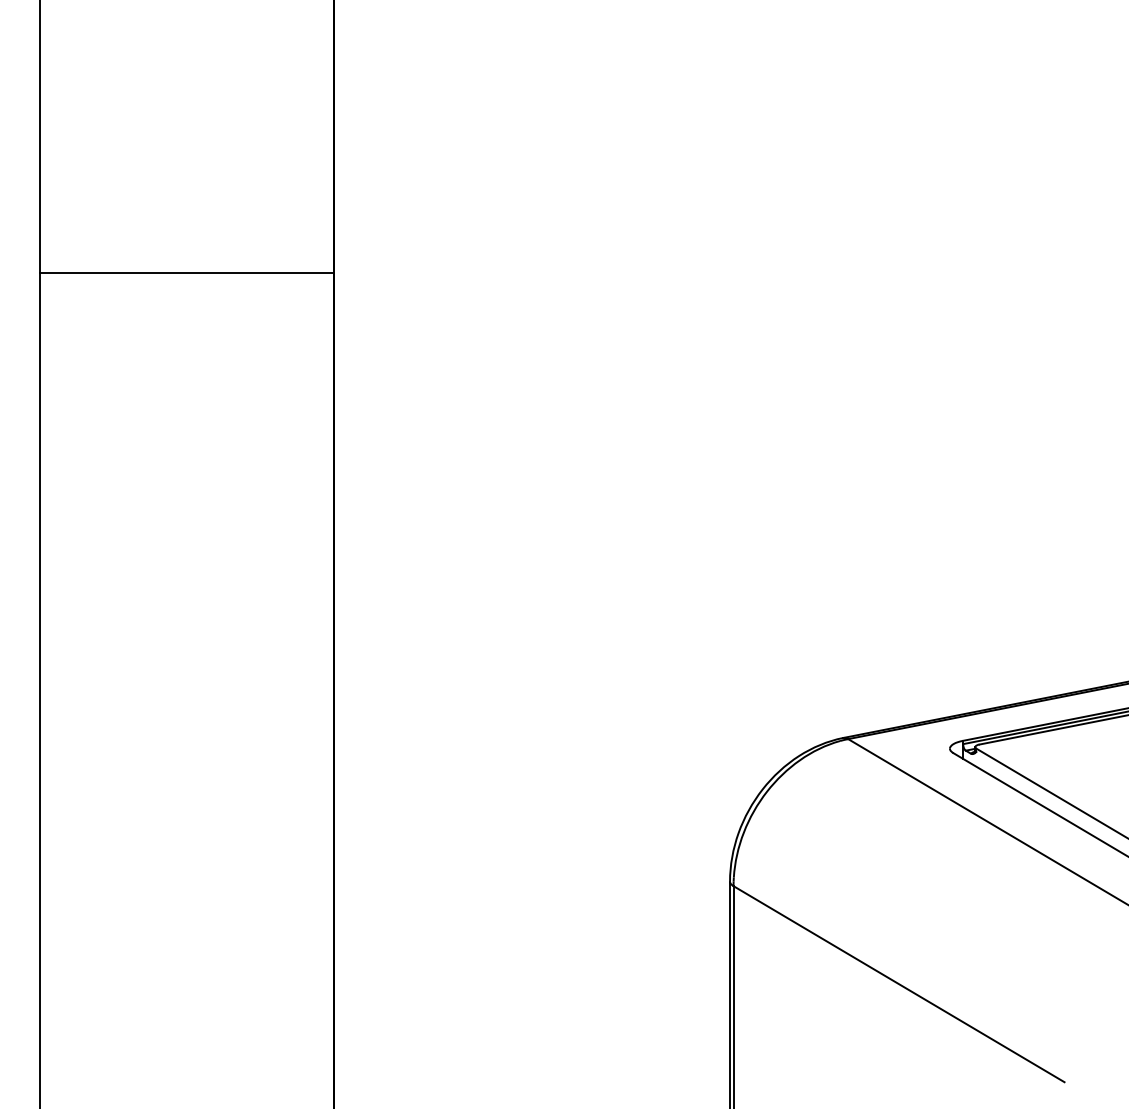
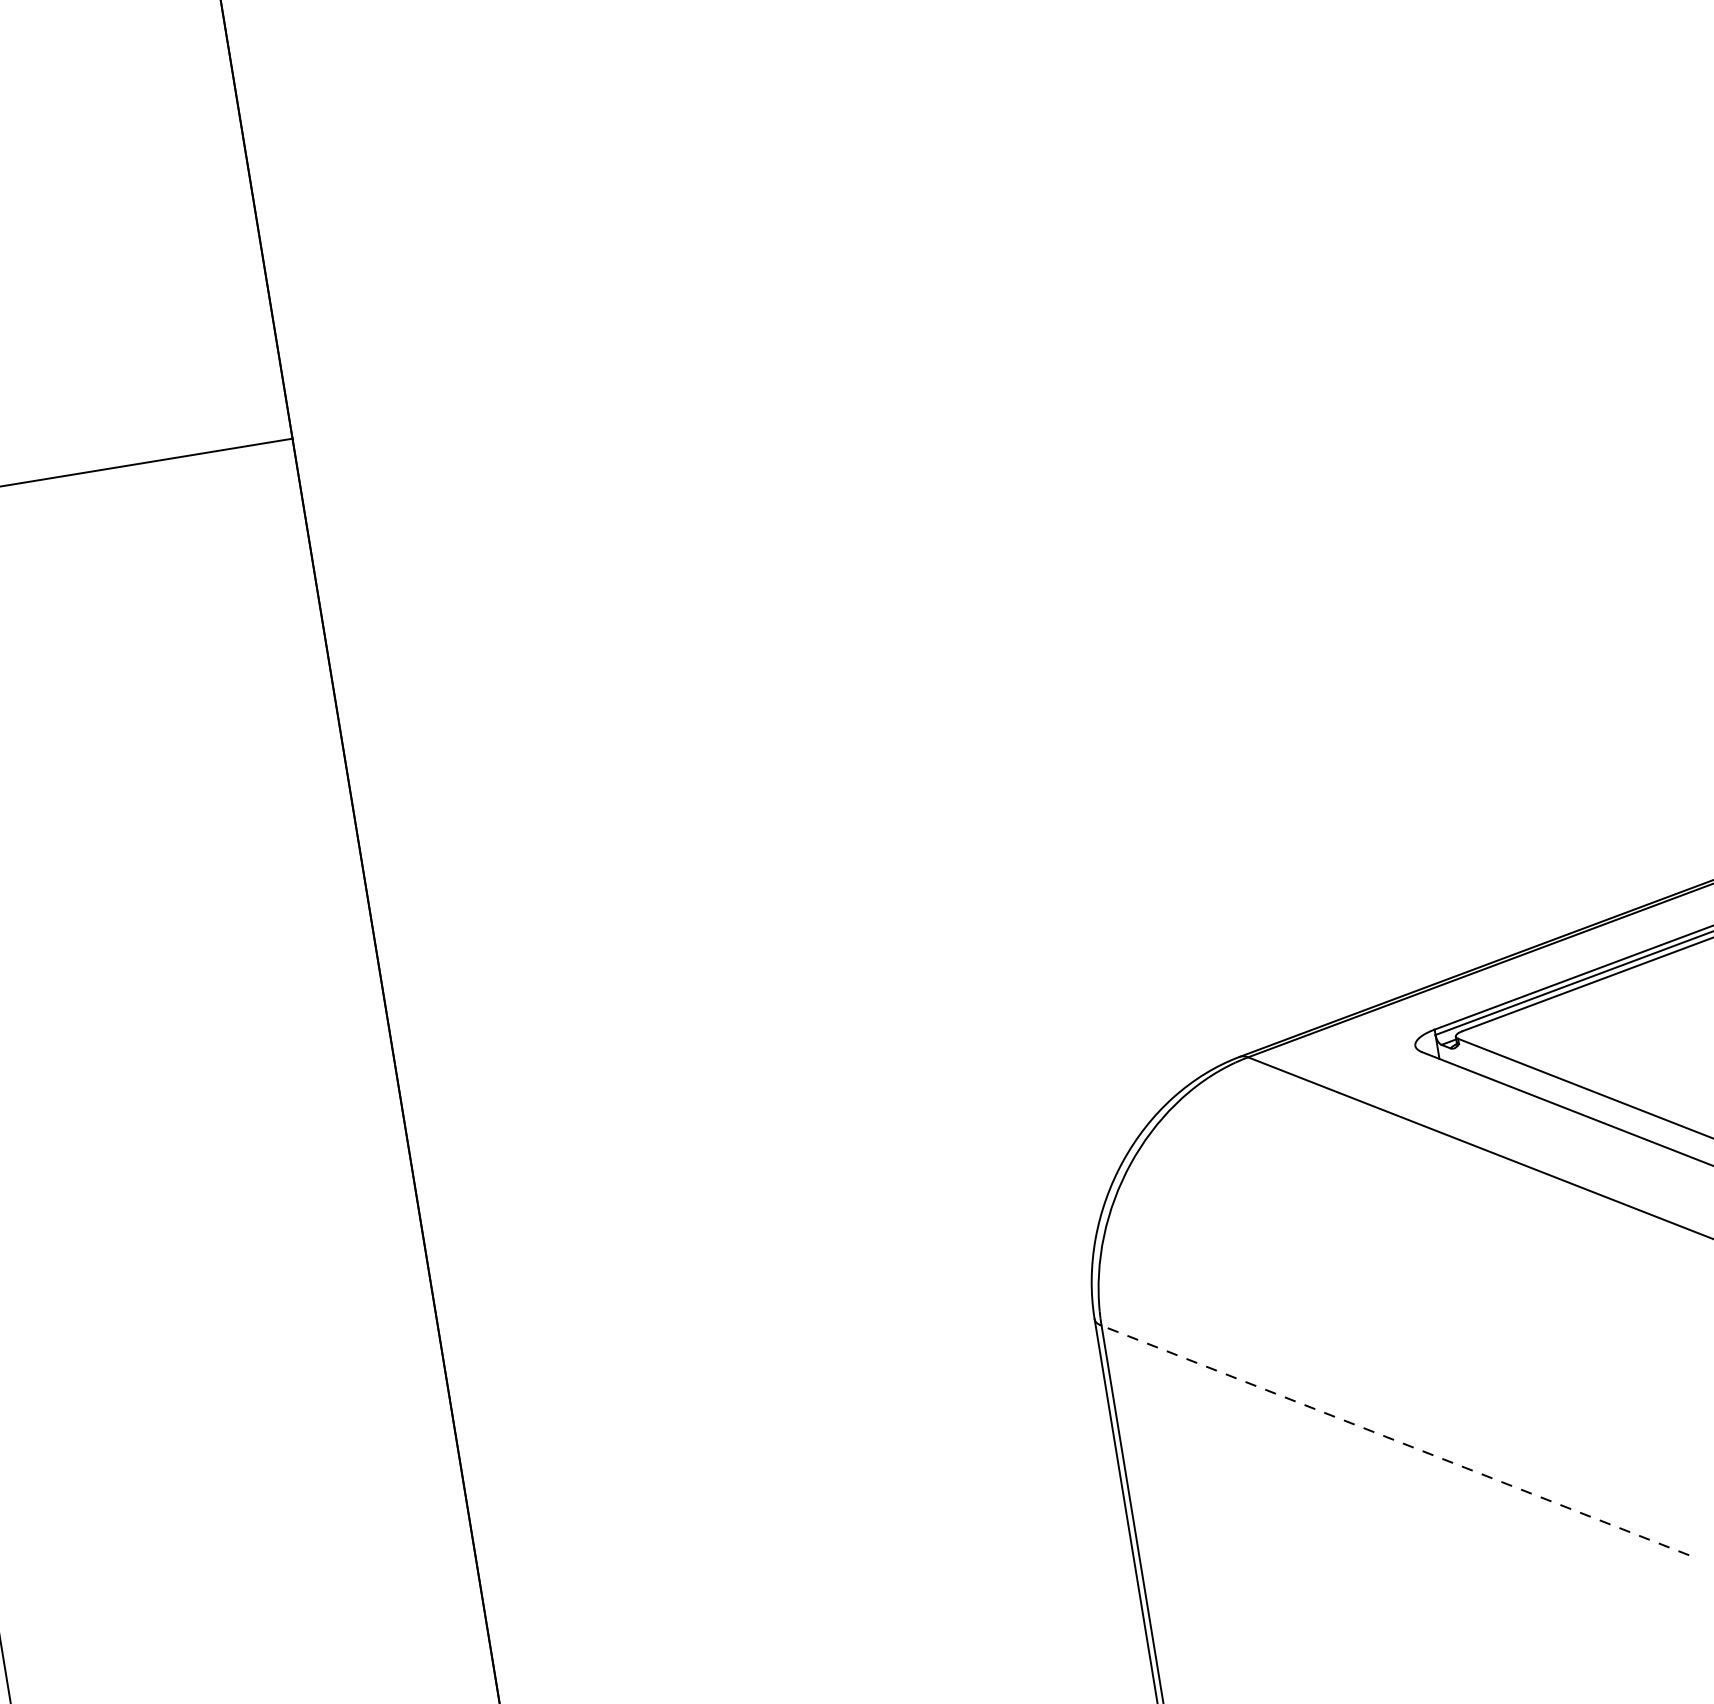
line: (898, 983) -> (1394, 1439), solid -> dashed

